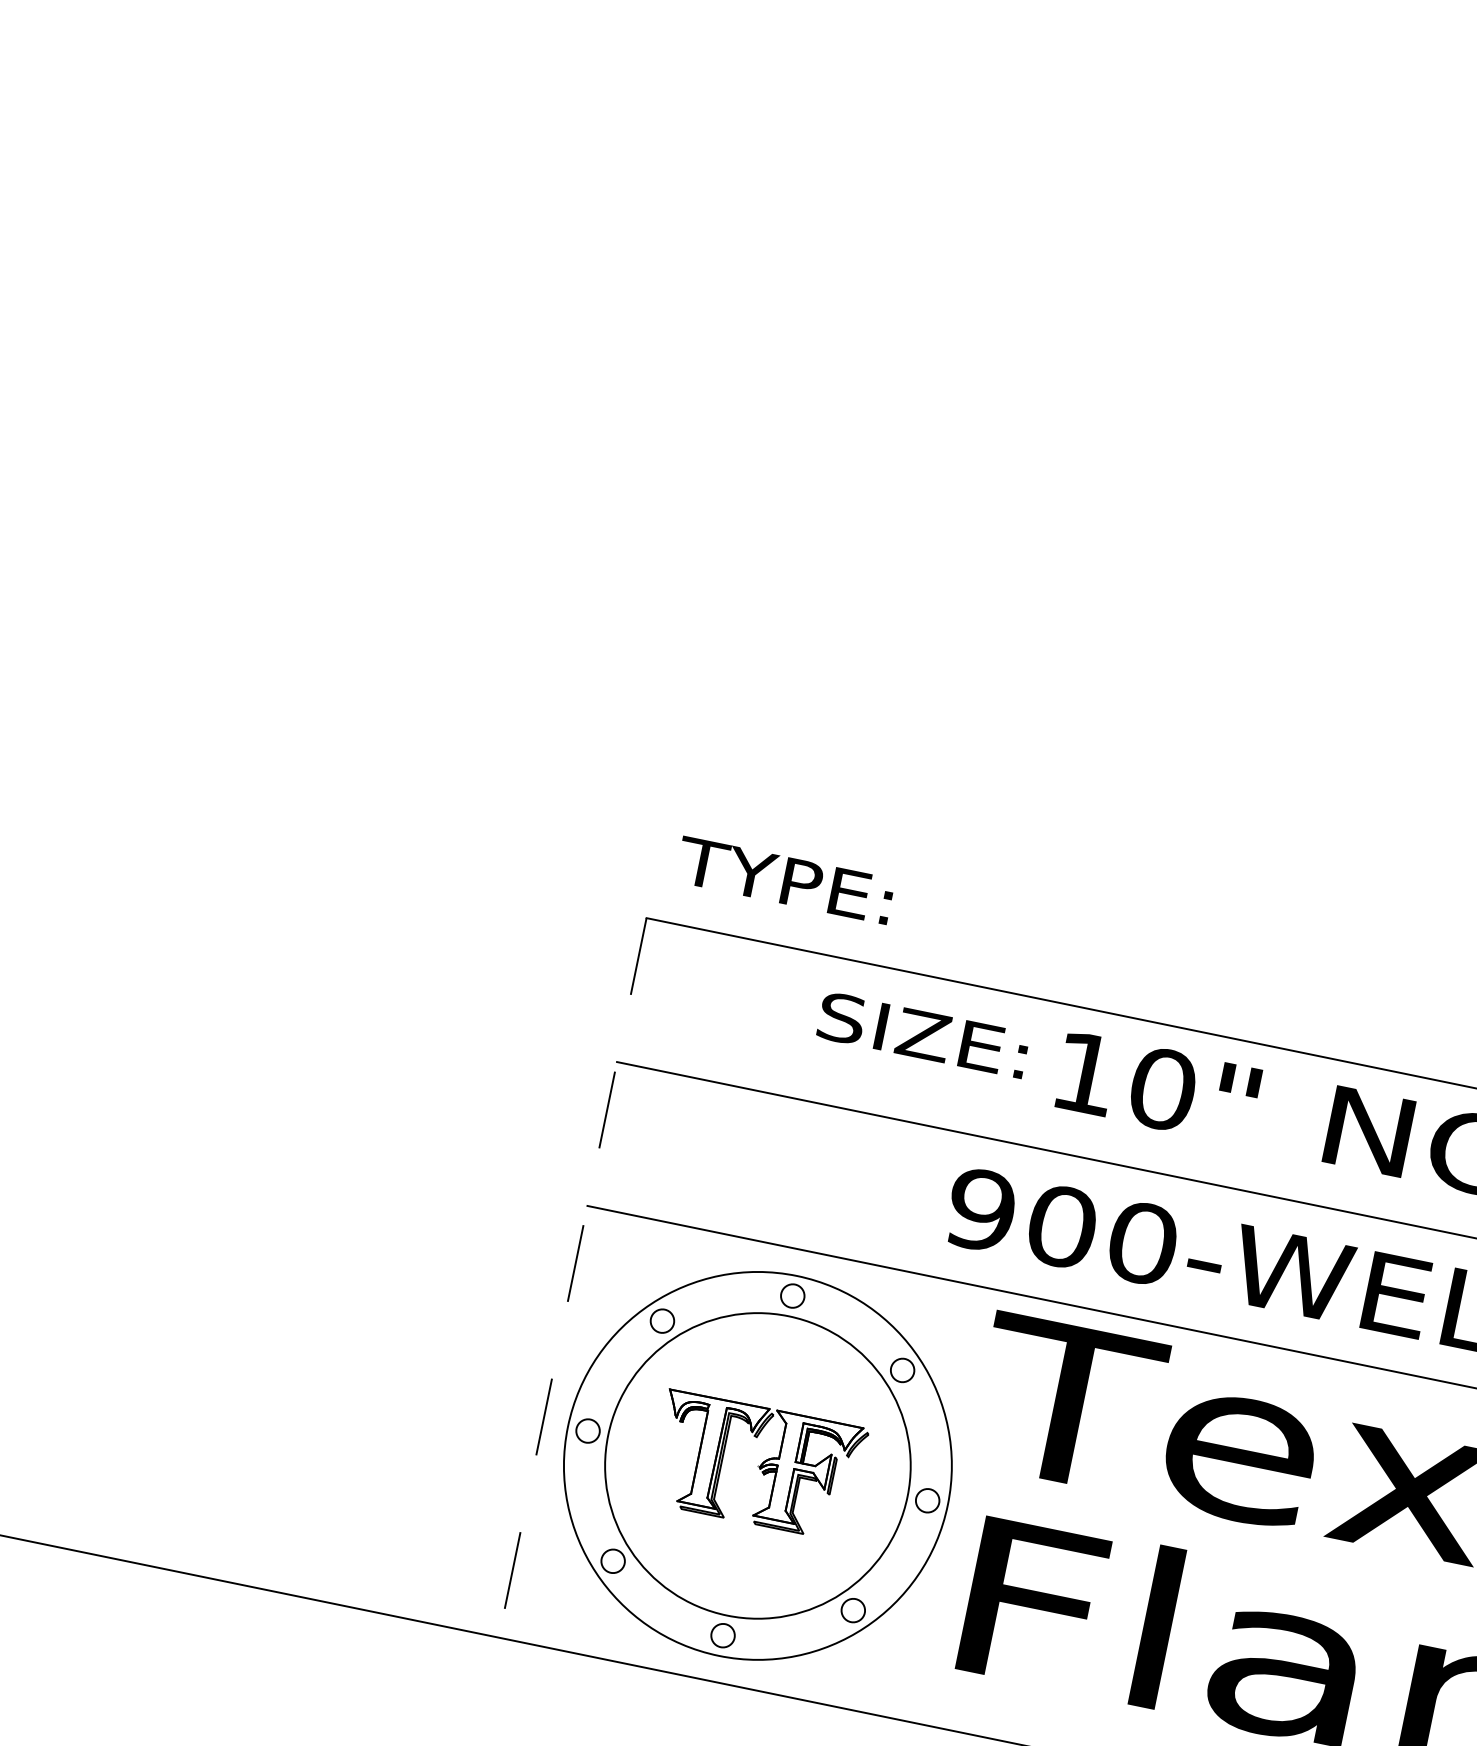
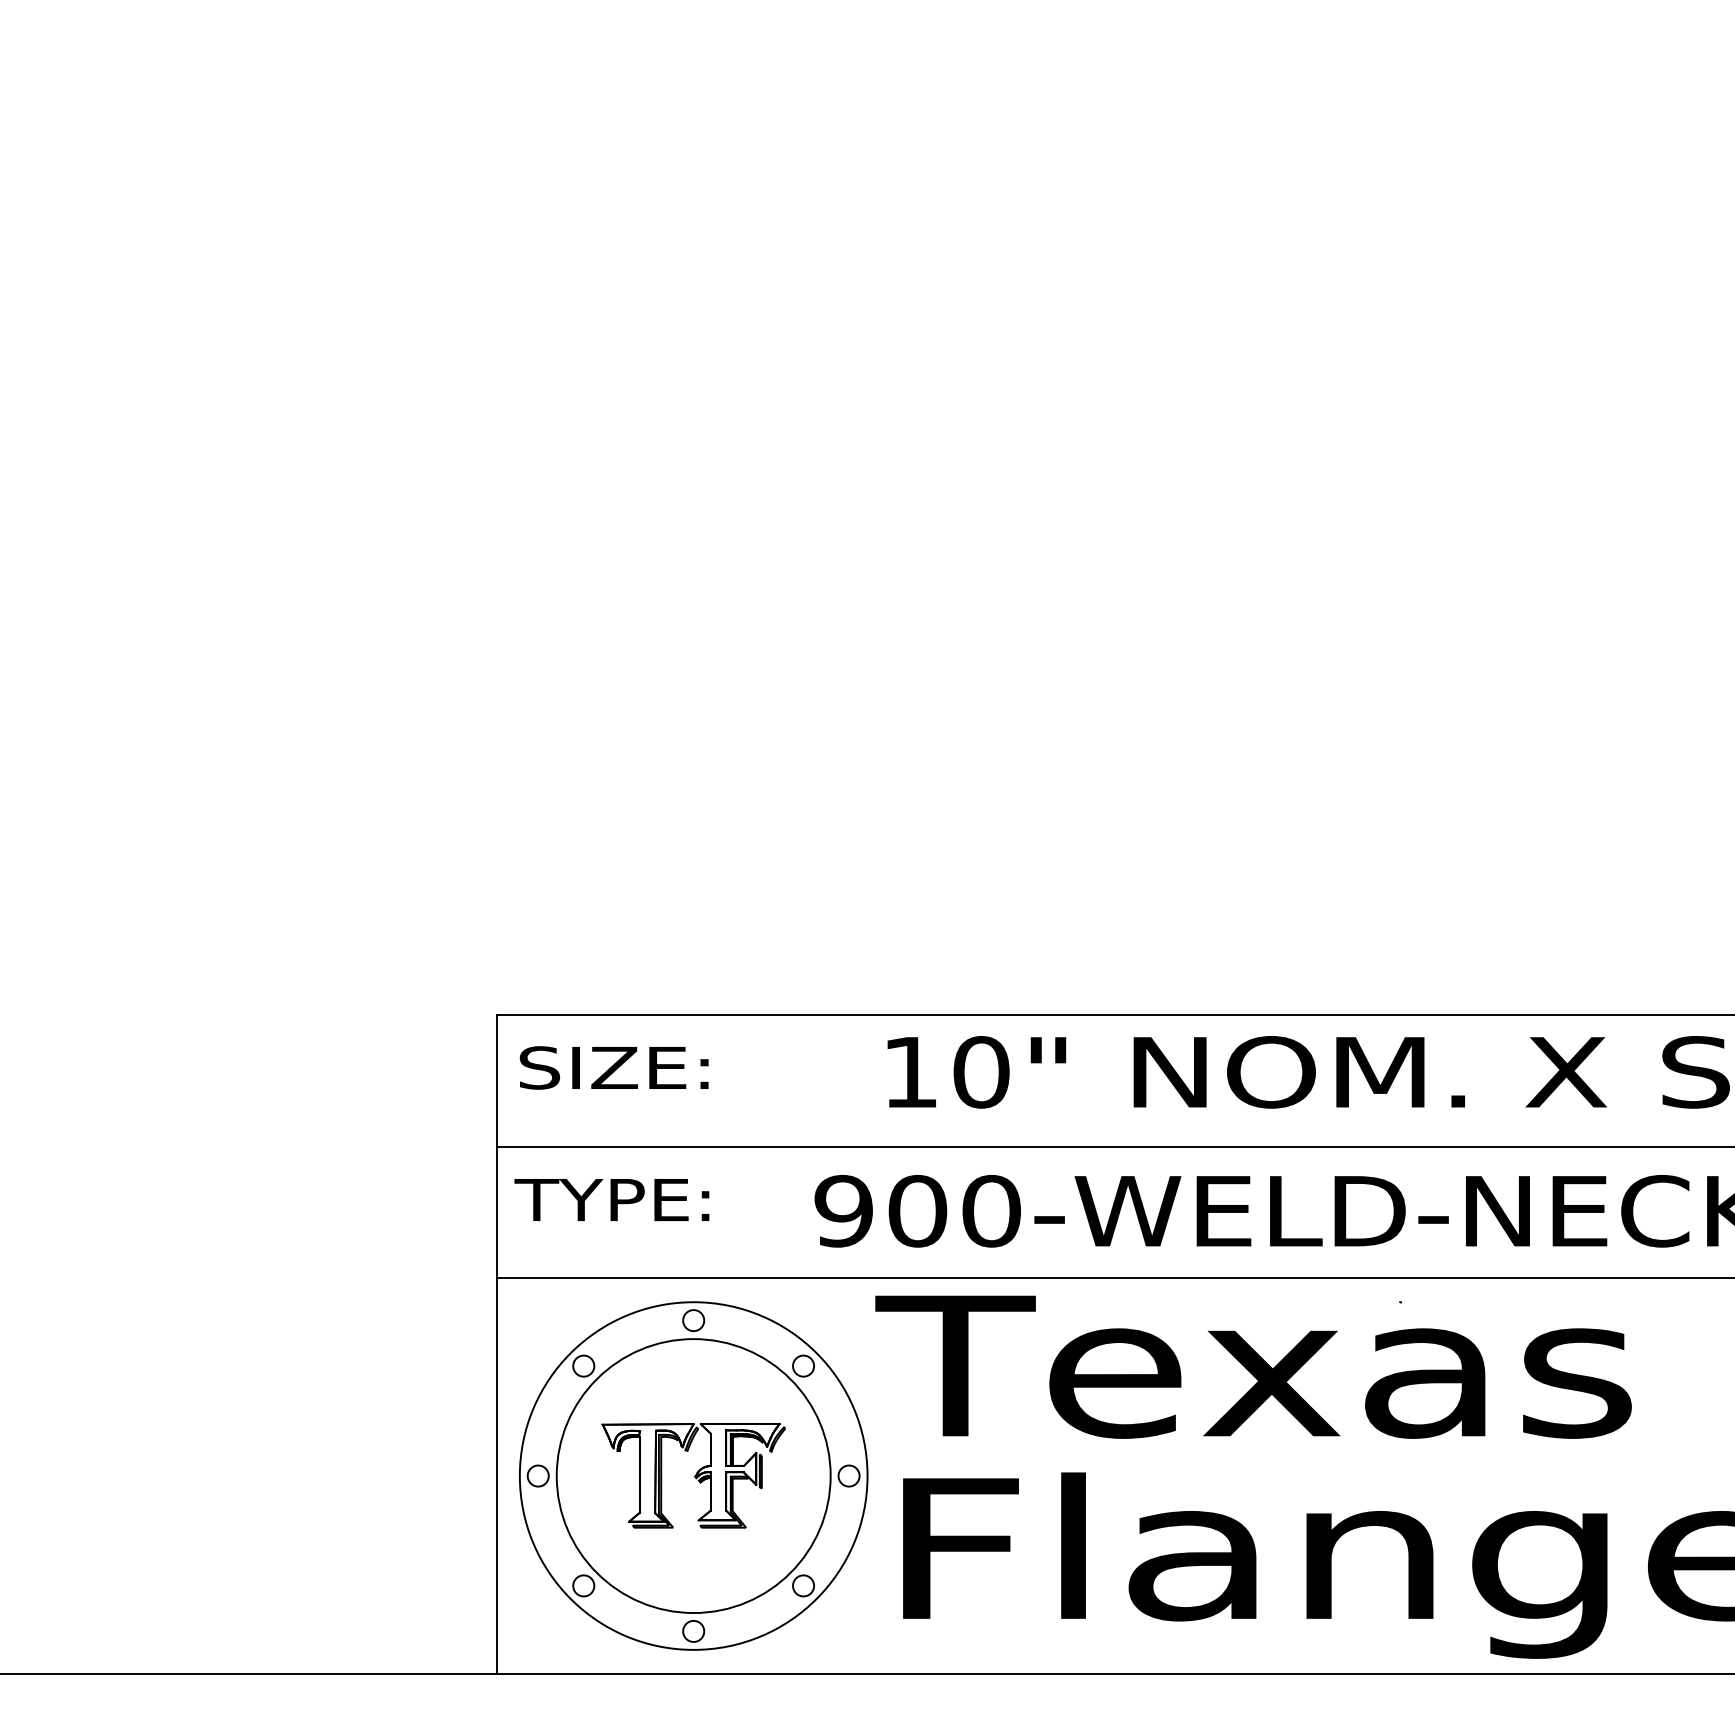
text: (784, 879) -> (611, 1199), moved
text: (922, 1034) -> (613, 1067), moved
line: (573, 1278) -> (497, 1344), dashed -> solid

